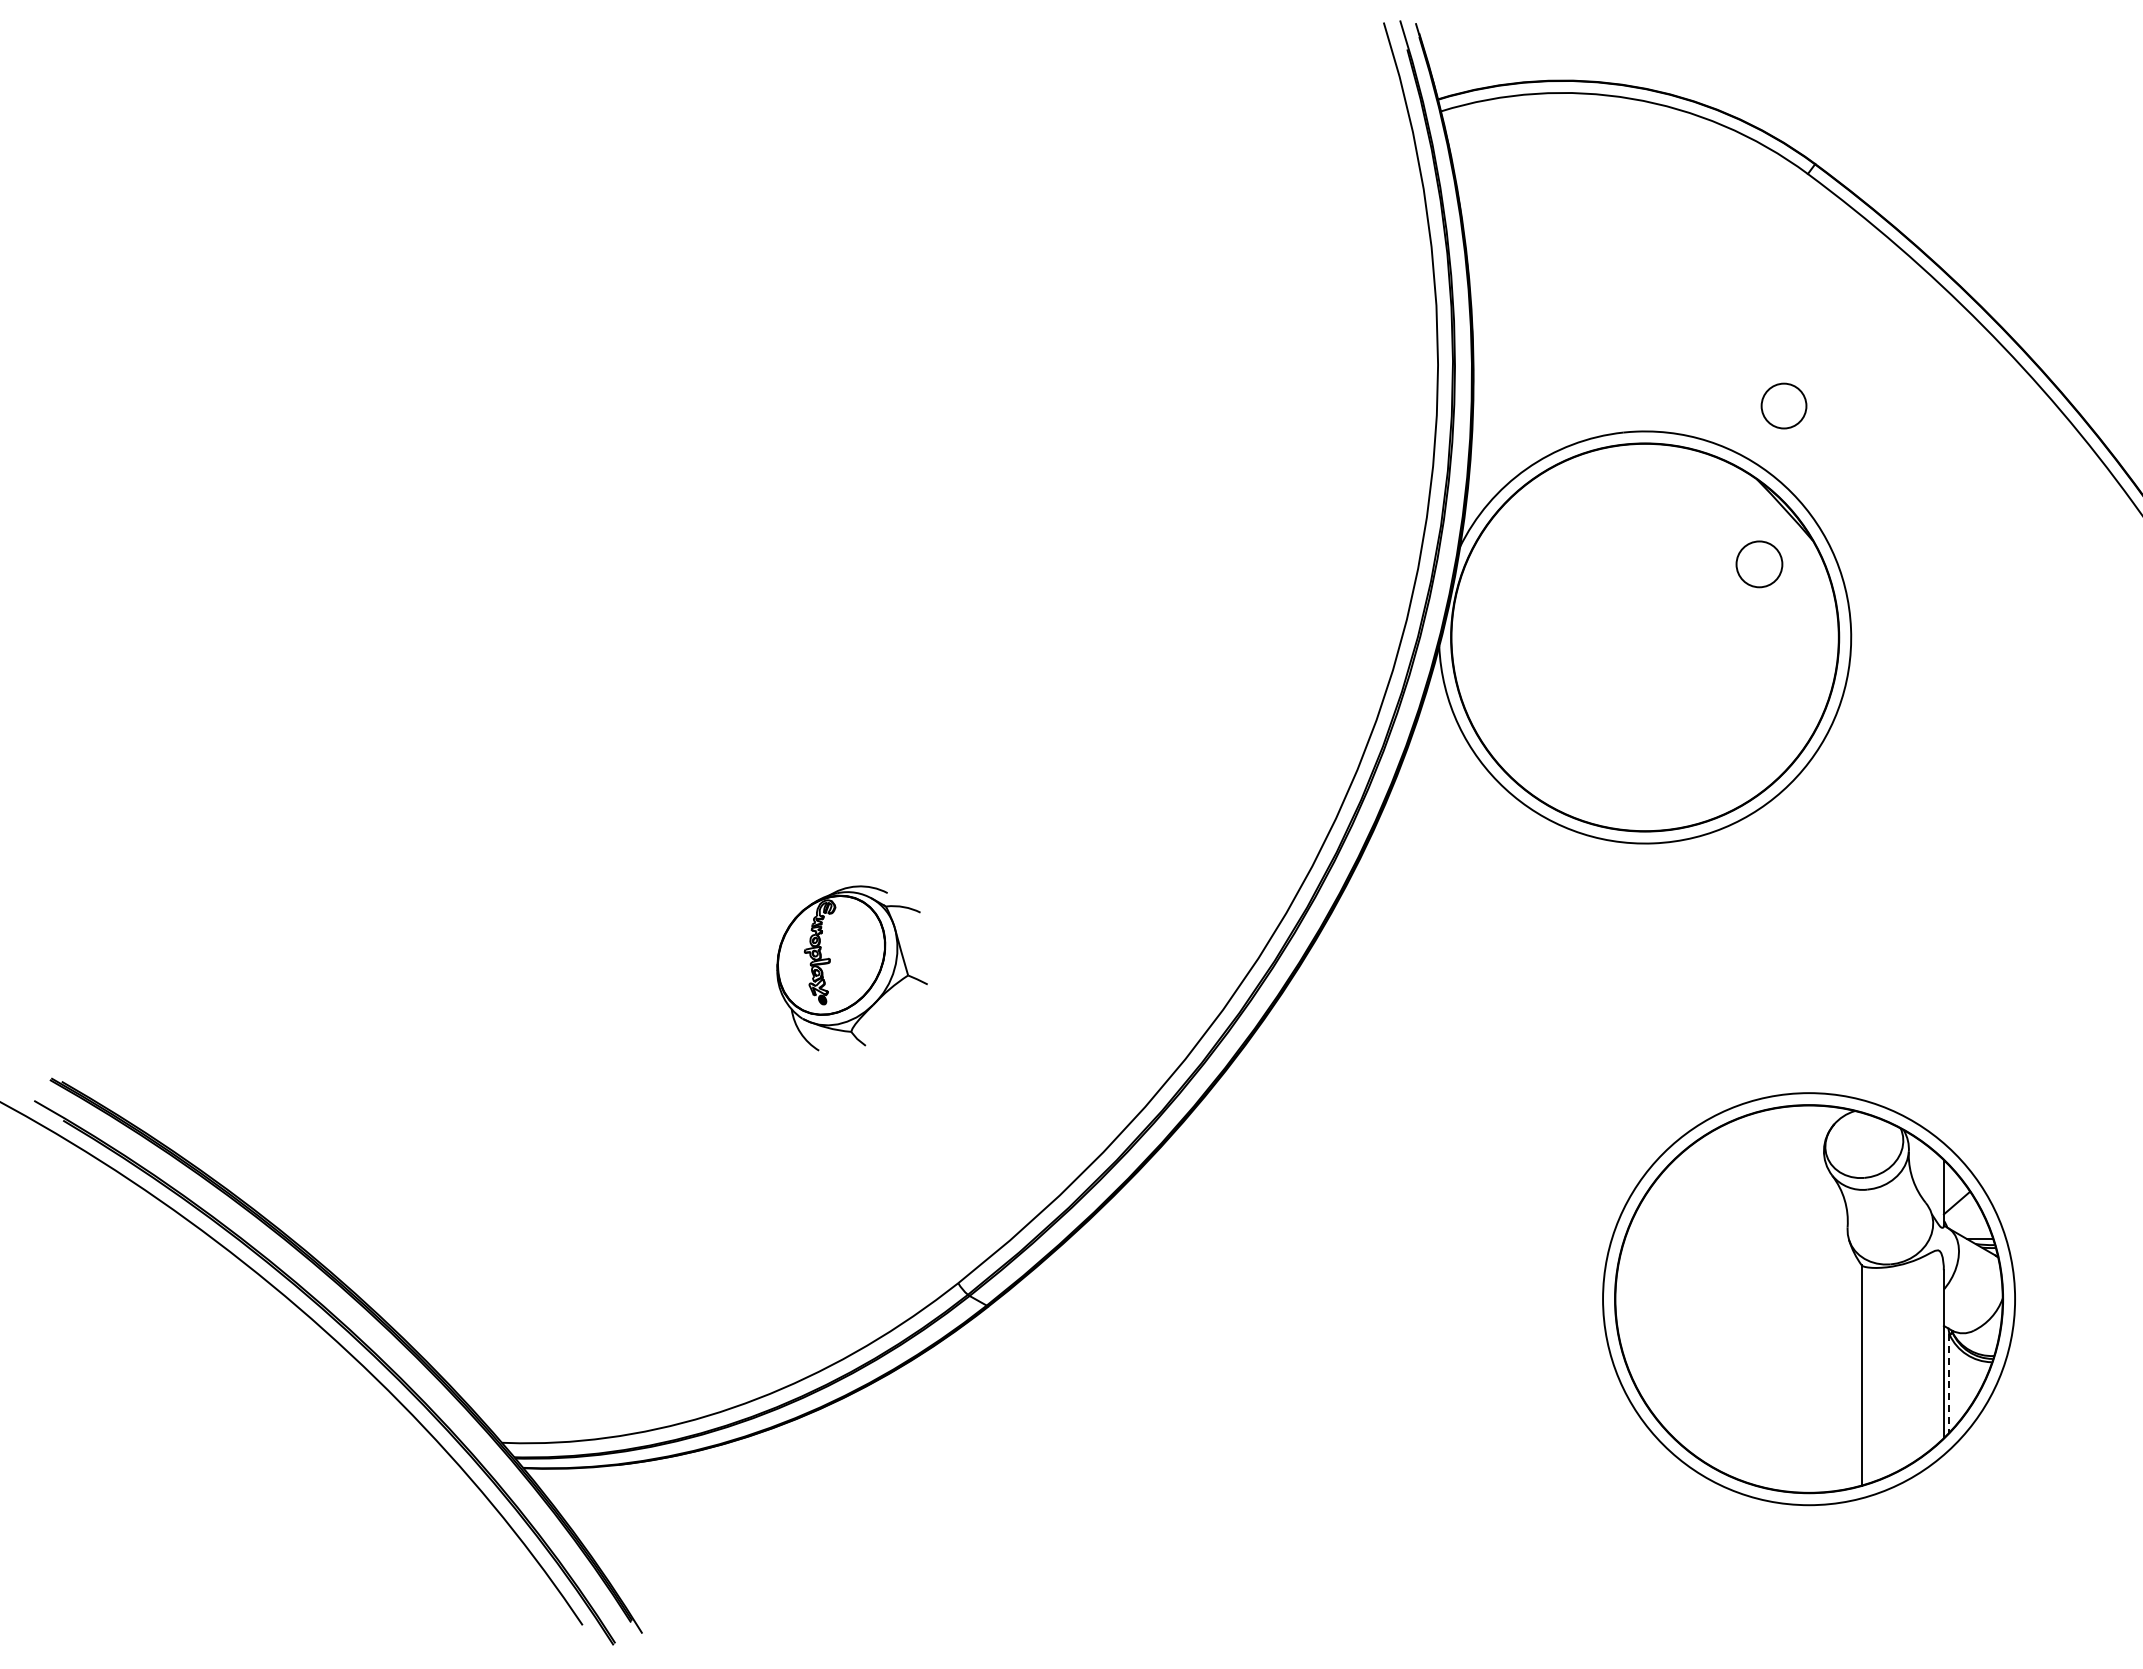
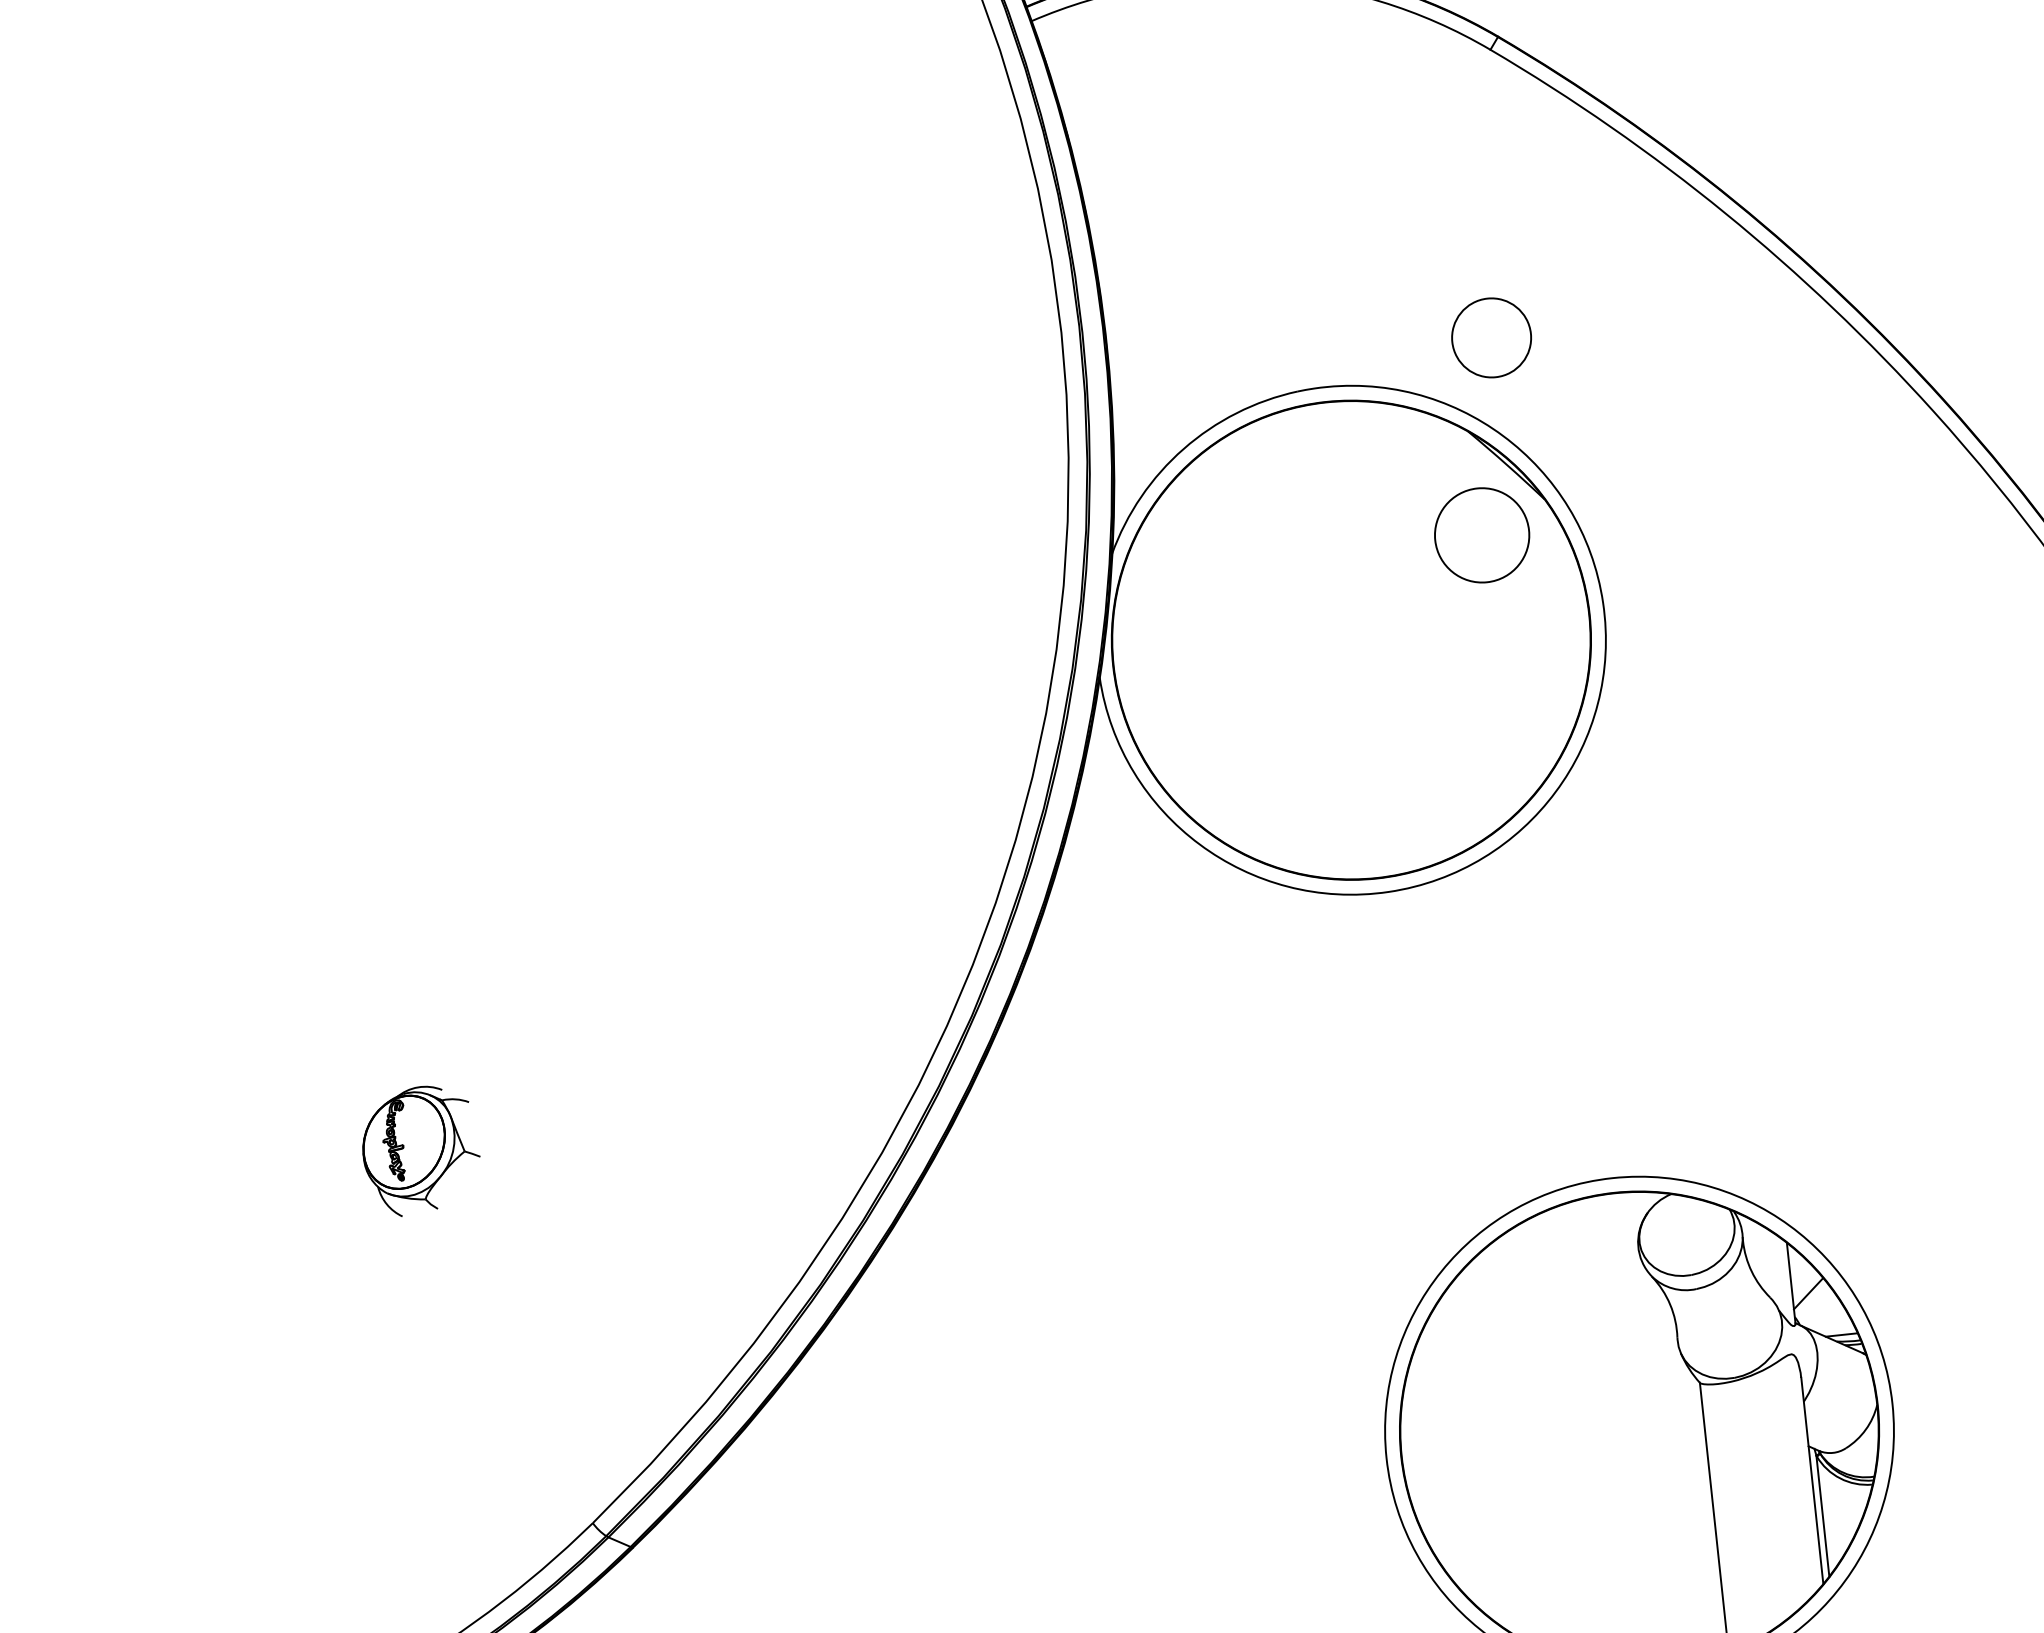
circle: (1783, 405) -> (1490, 337), size x1.43
circle: (1759, 564) -> (1482, 535), size x1.67
part: (851, 968) -> (420, 1150), size x0.62
line: (1949, 1383) -> (1823, 1516), dashed -> solid

